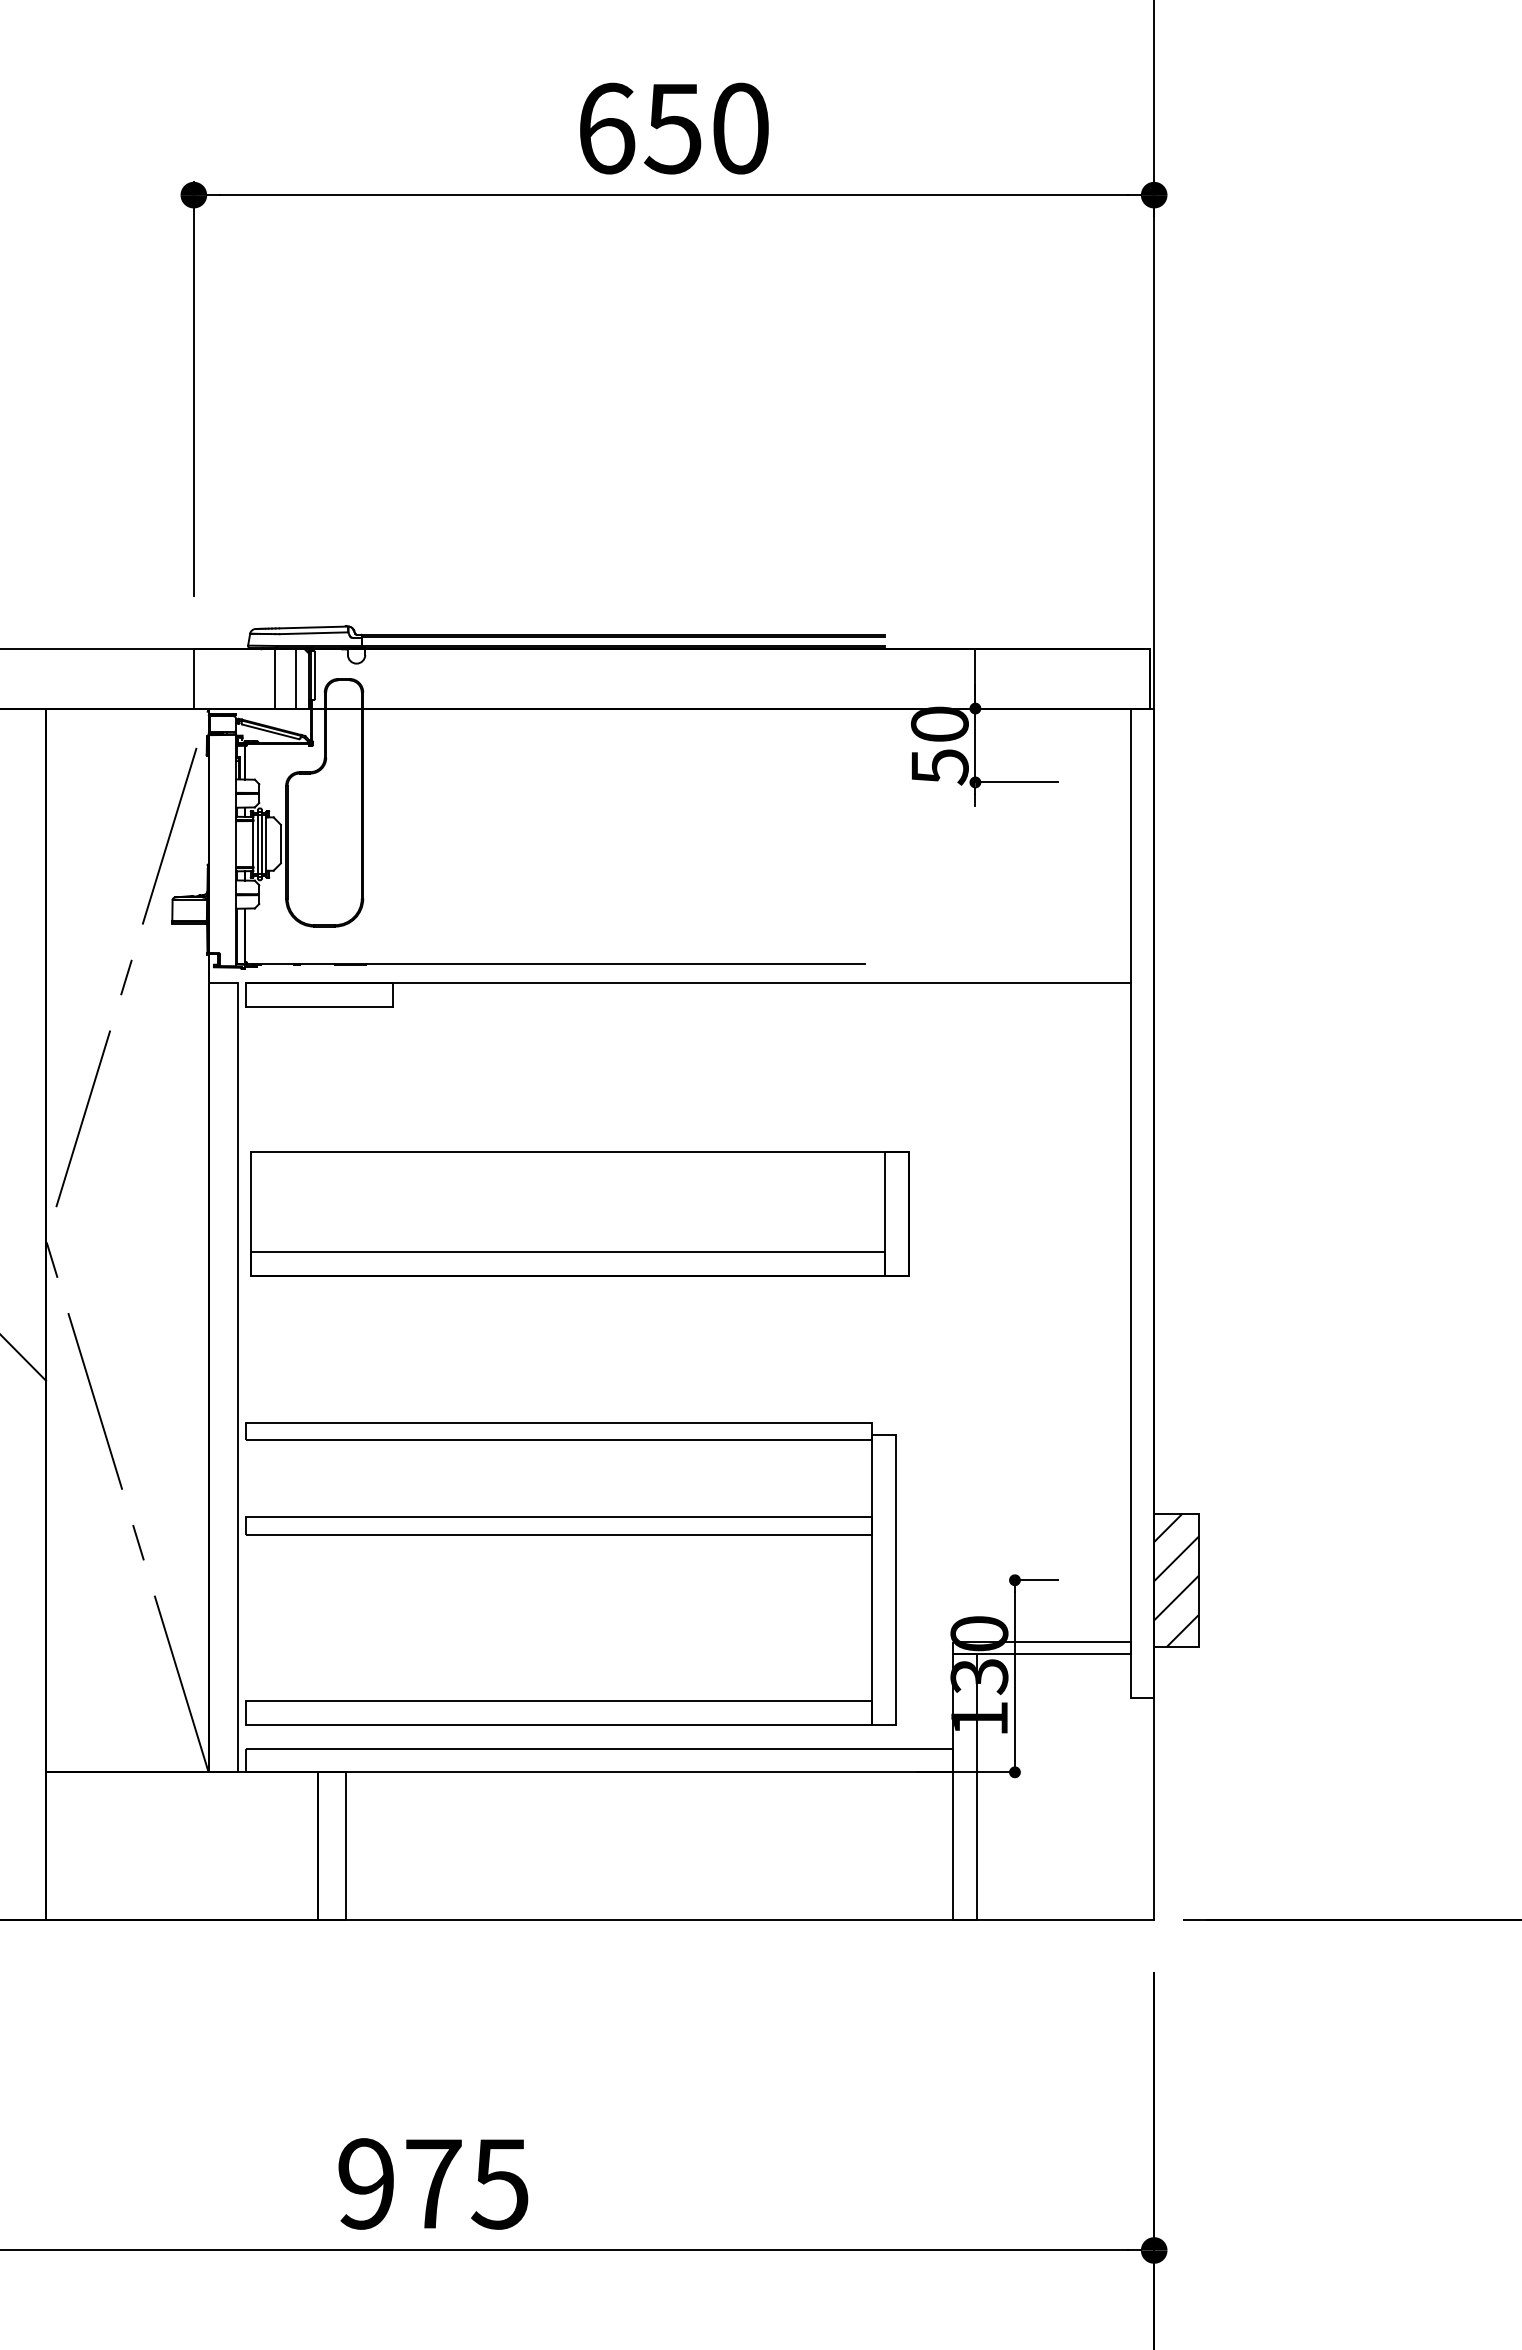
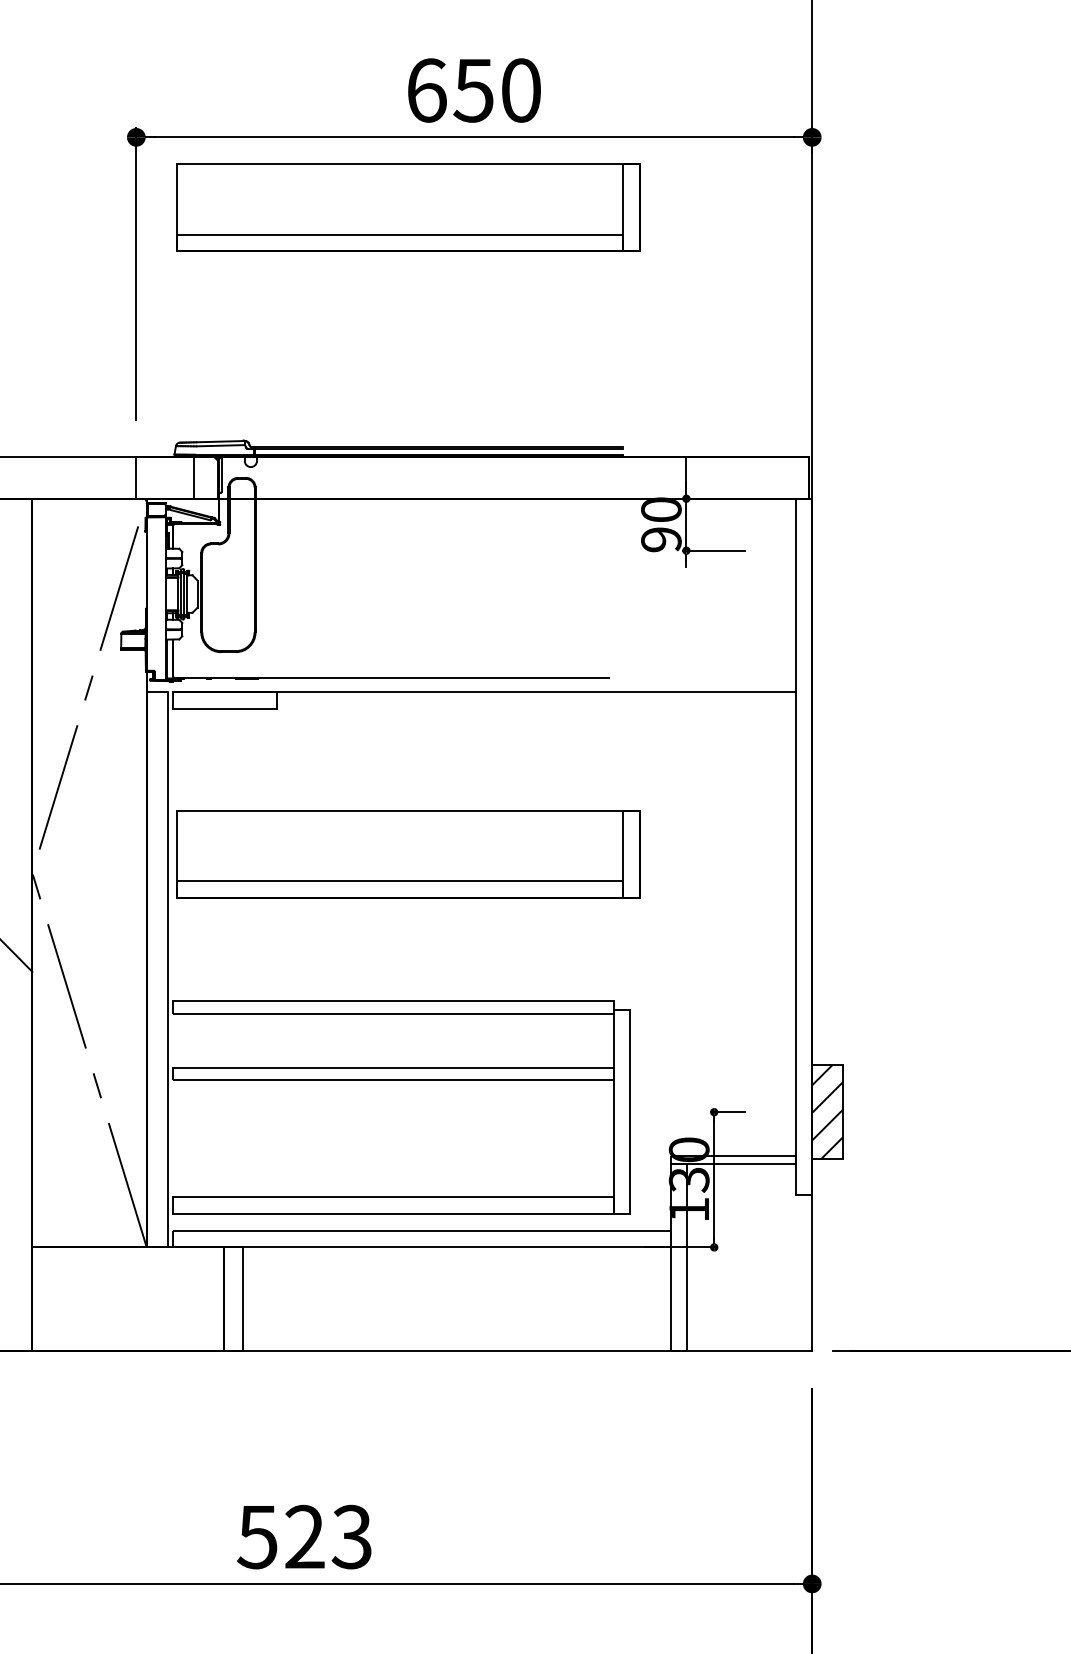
part: (579, 294) -> (407, 207), added
line: (295, 678) -> (207, 477), removed
text: (939, 767) -> (661, 540), 50 -> 90
text: (432, 2183) -> (304, 1536), 975 -> 523

